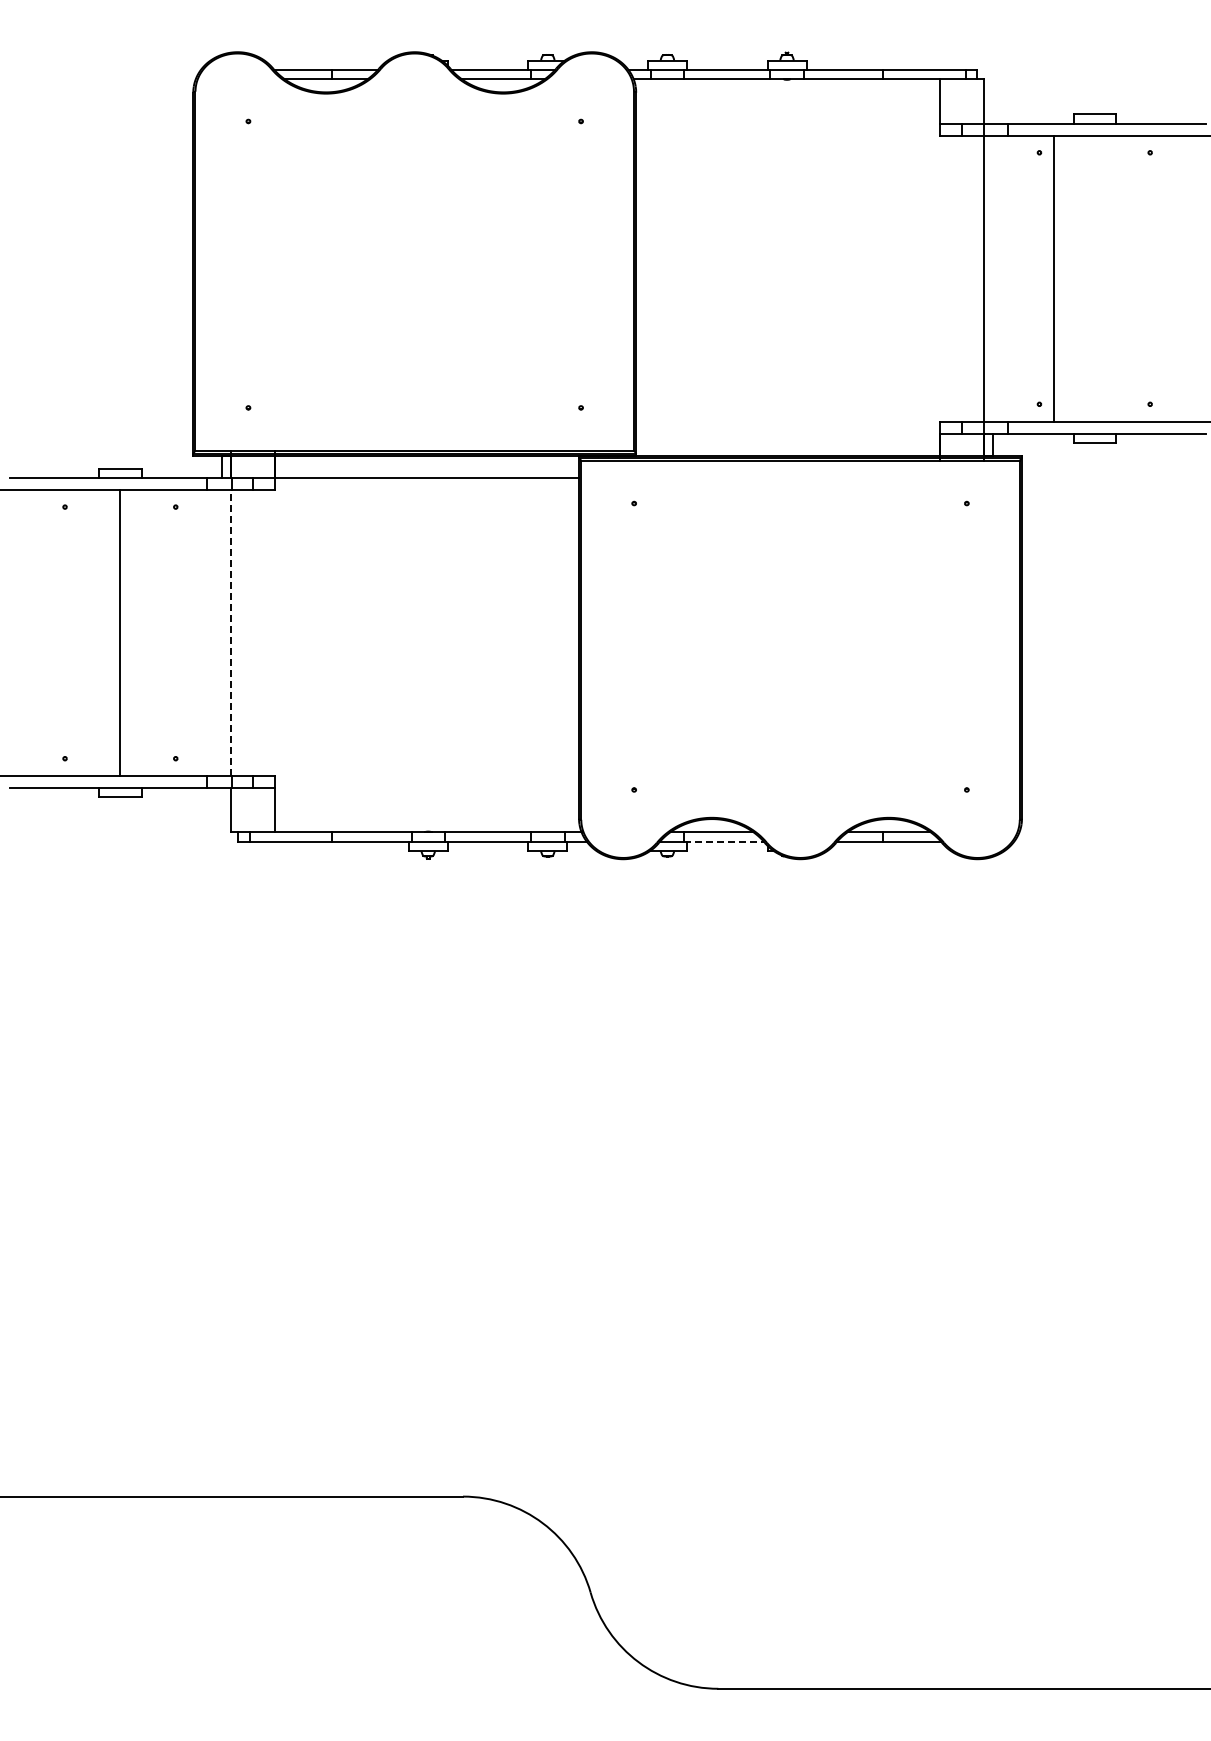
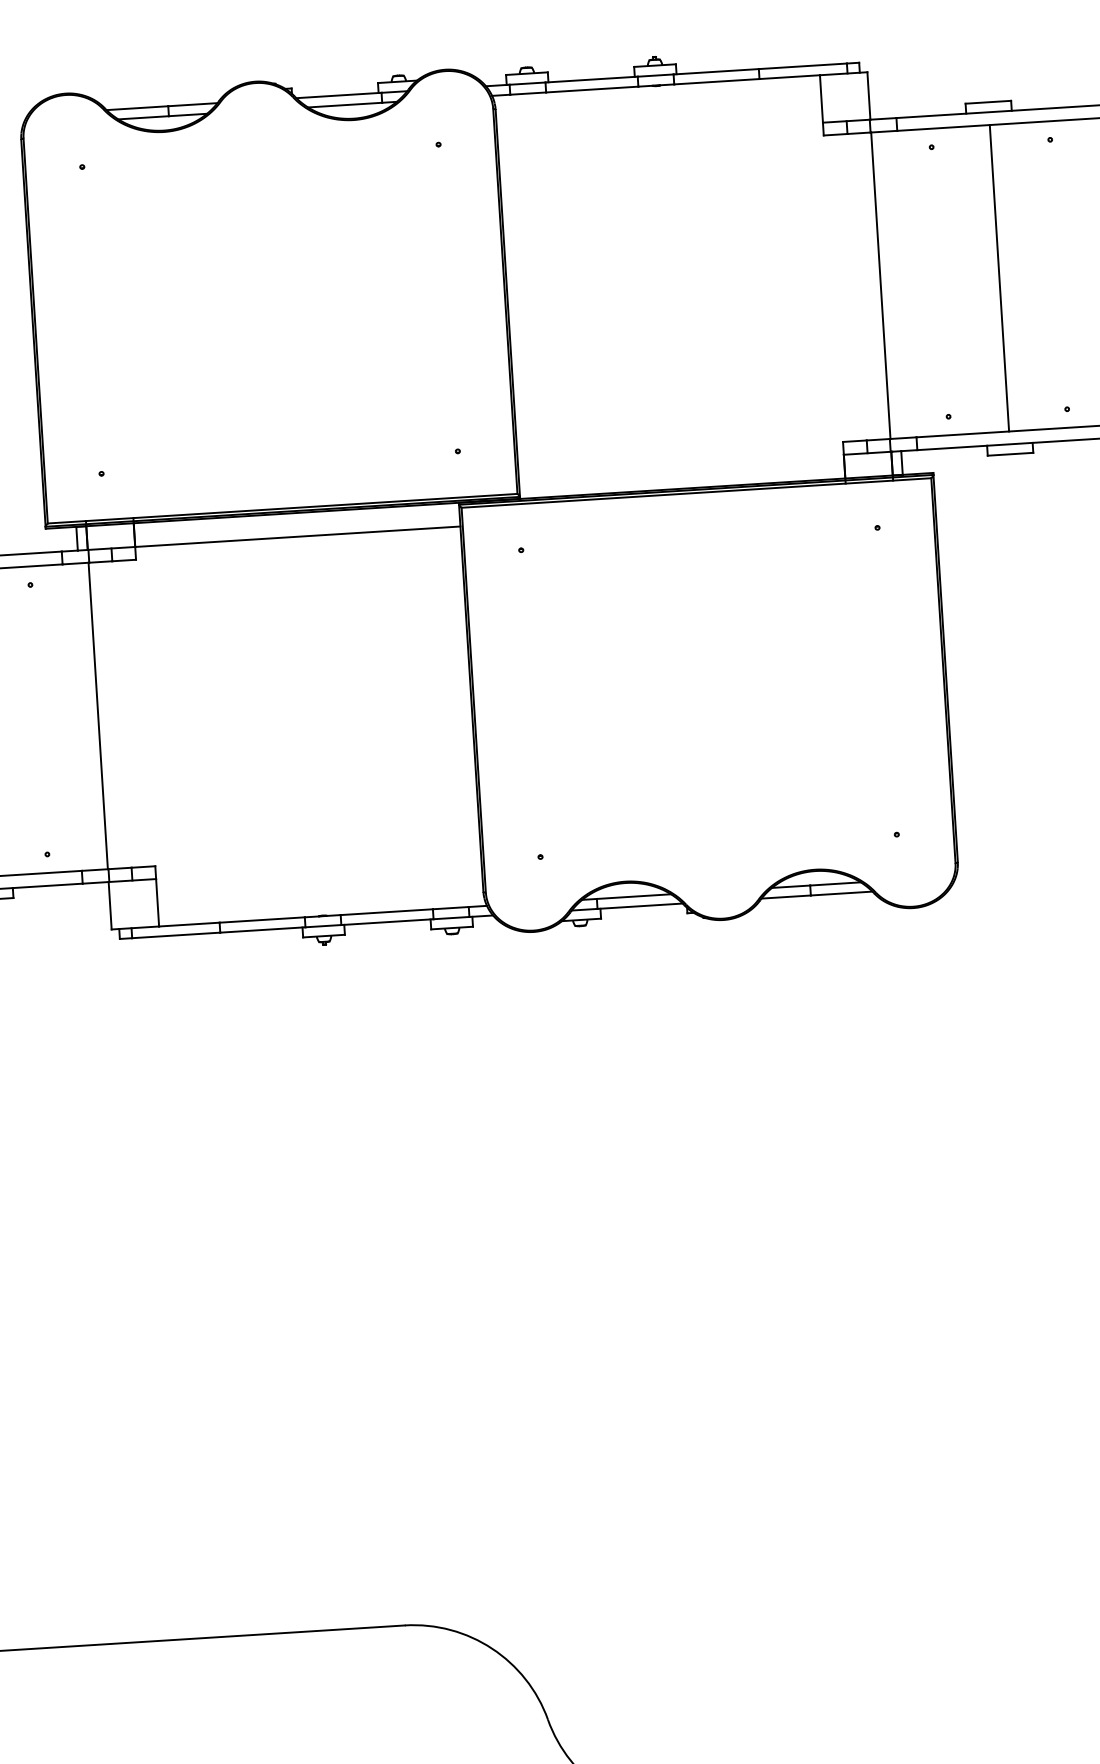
line: (1053, 278) -> (999, 278), moved
line: (231, 632) -> (98, 715), dashed -> solid
line: (723, 841) -> (639, 906), dashed -> solid

